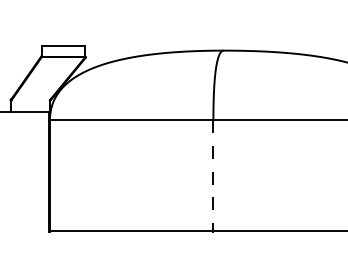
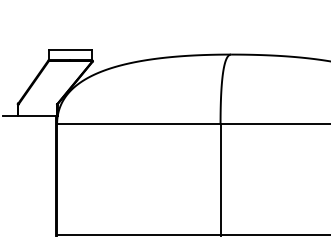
line: (213, 175) -> (220, 179), dashed -> solid

